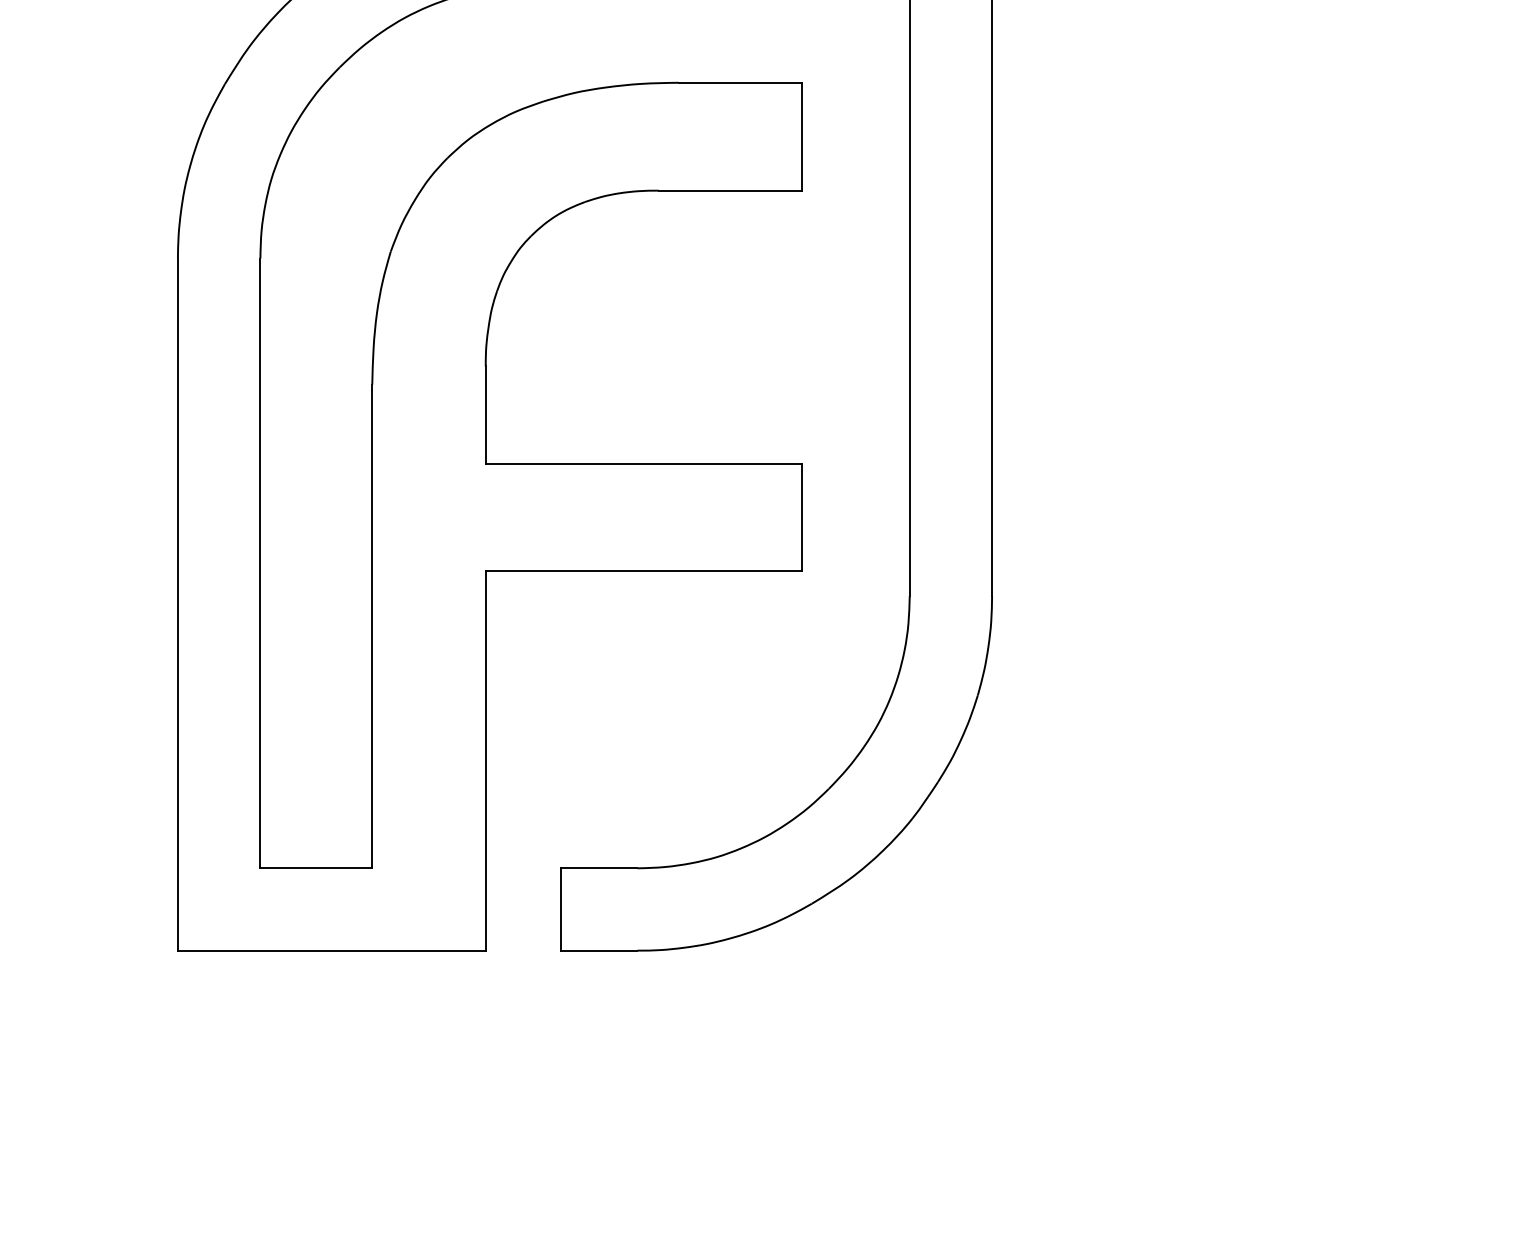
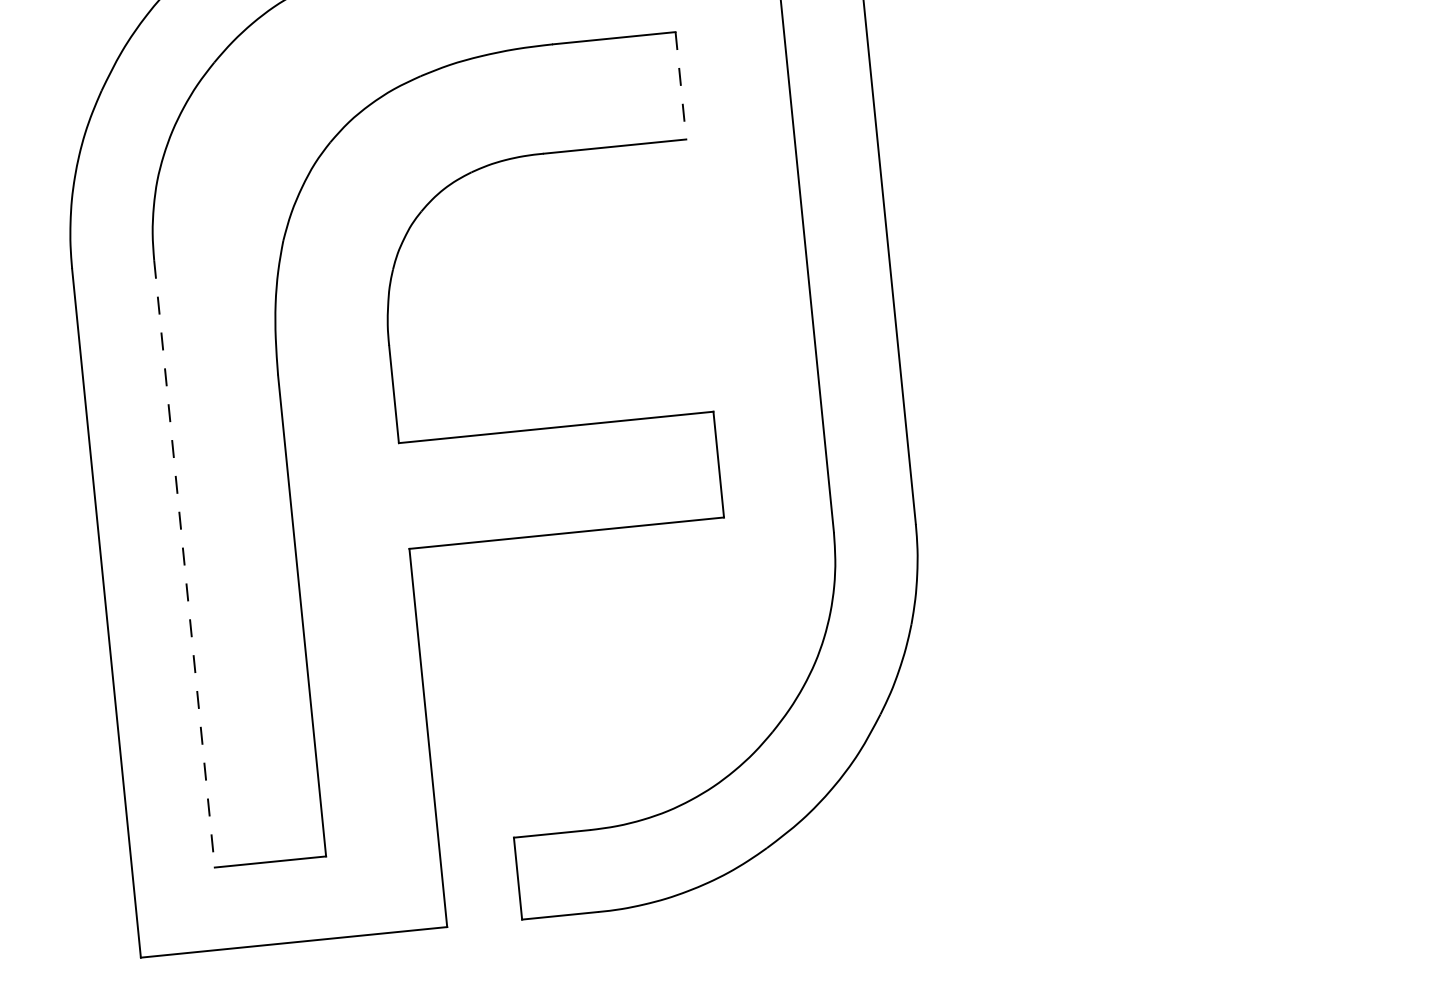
line: (801, 136) -> (680, 85), solid -> dashed
line: (260, 563) -> (184, 564), solid -> dashed

